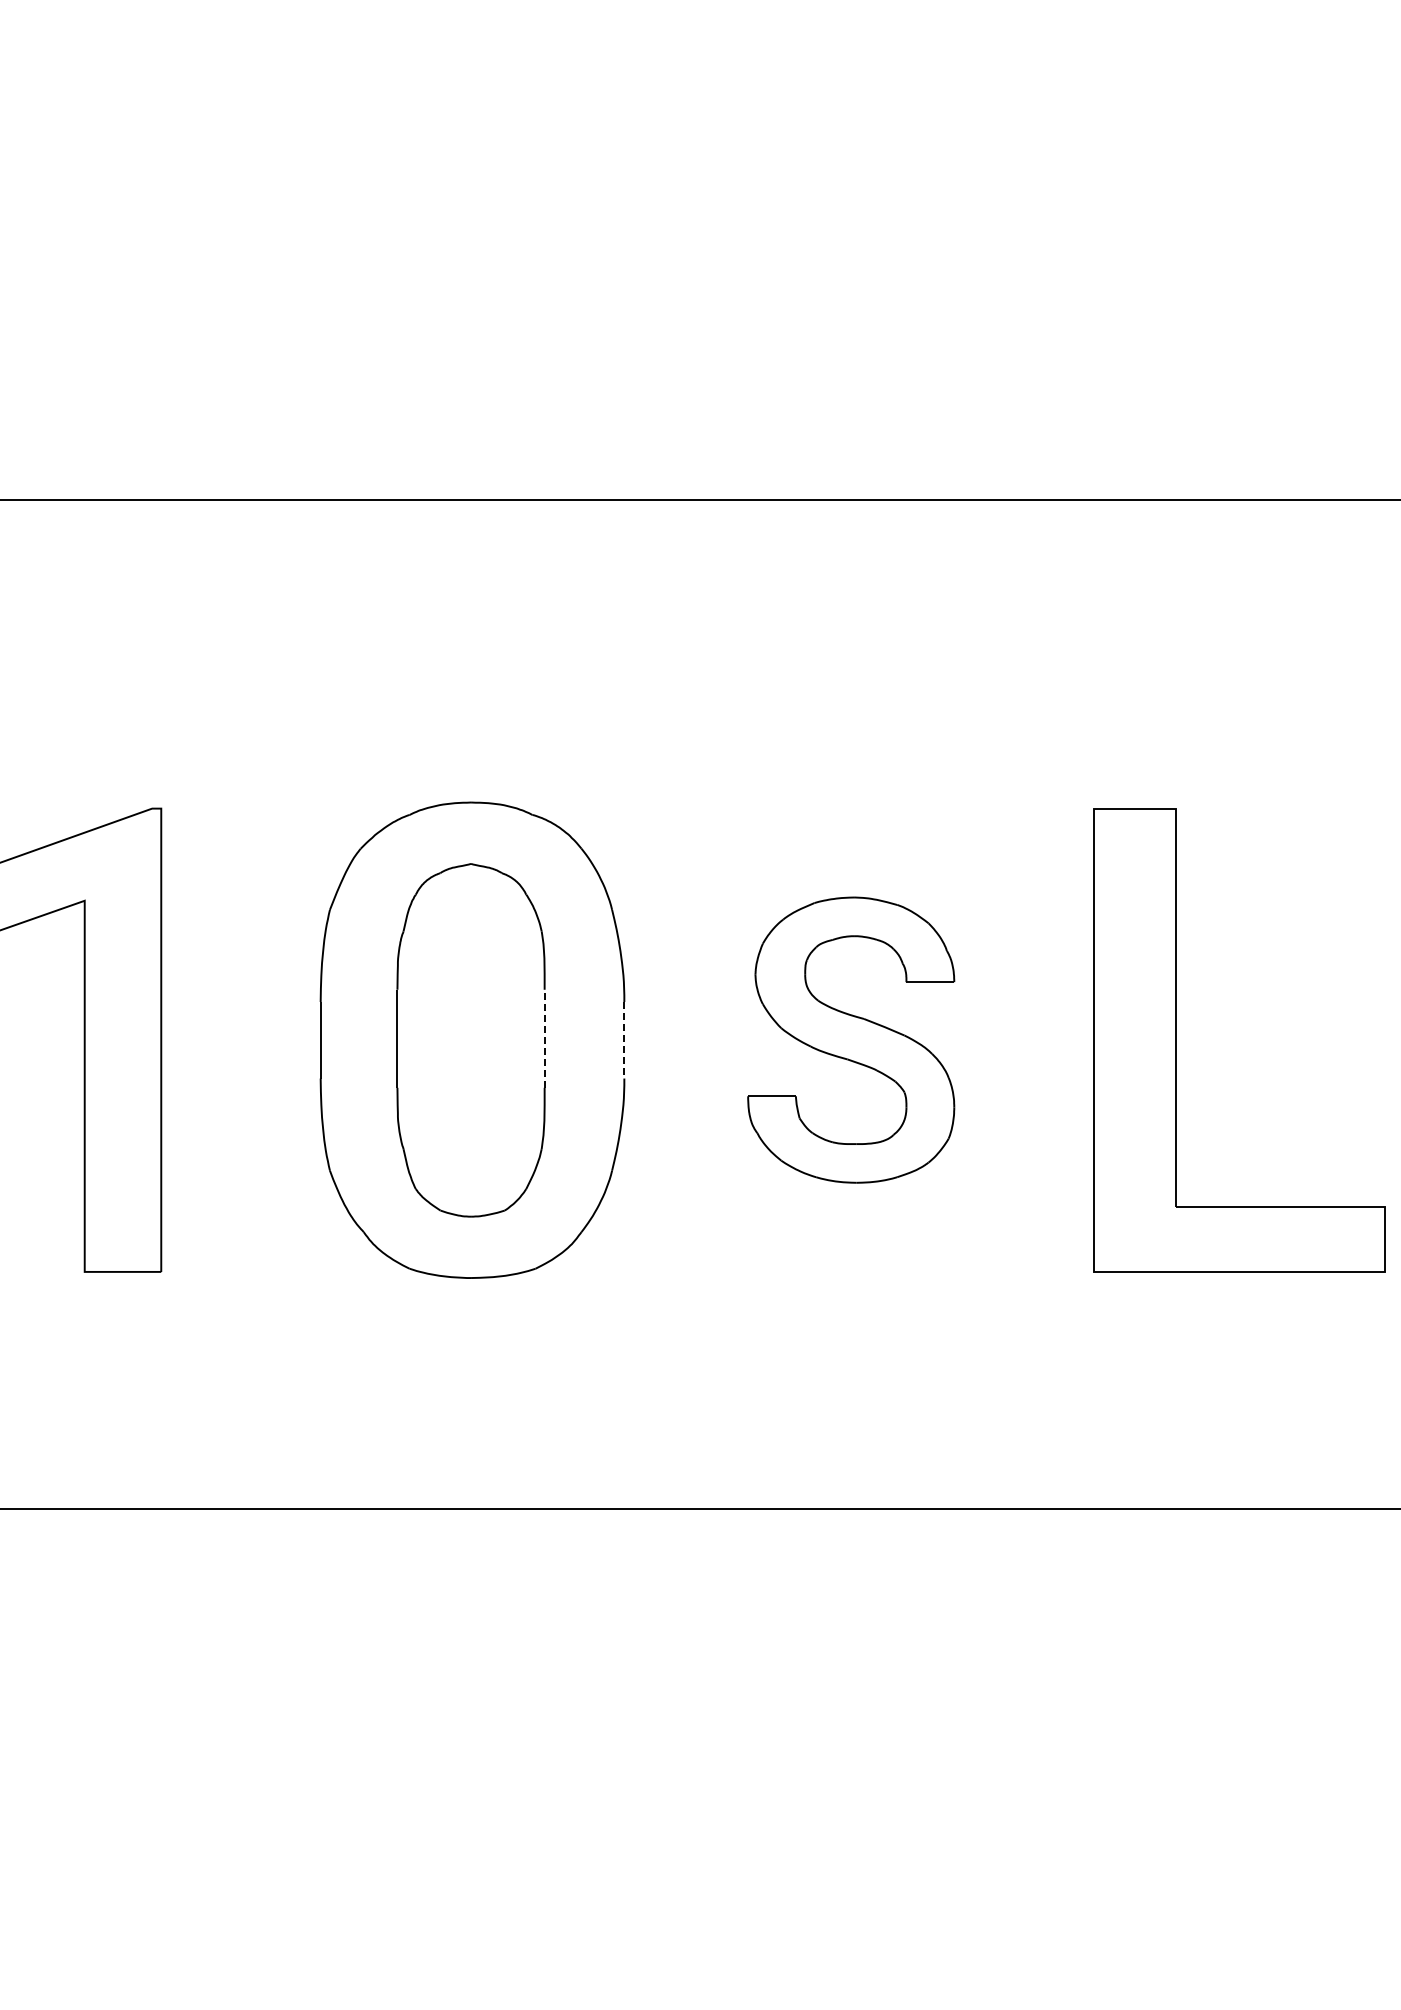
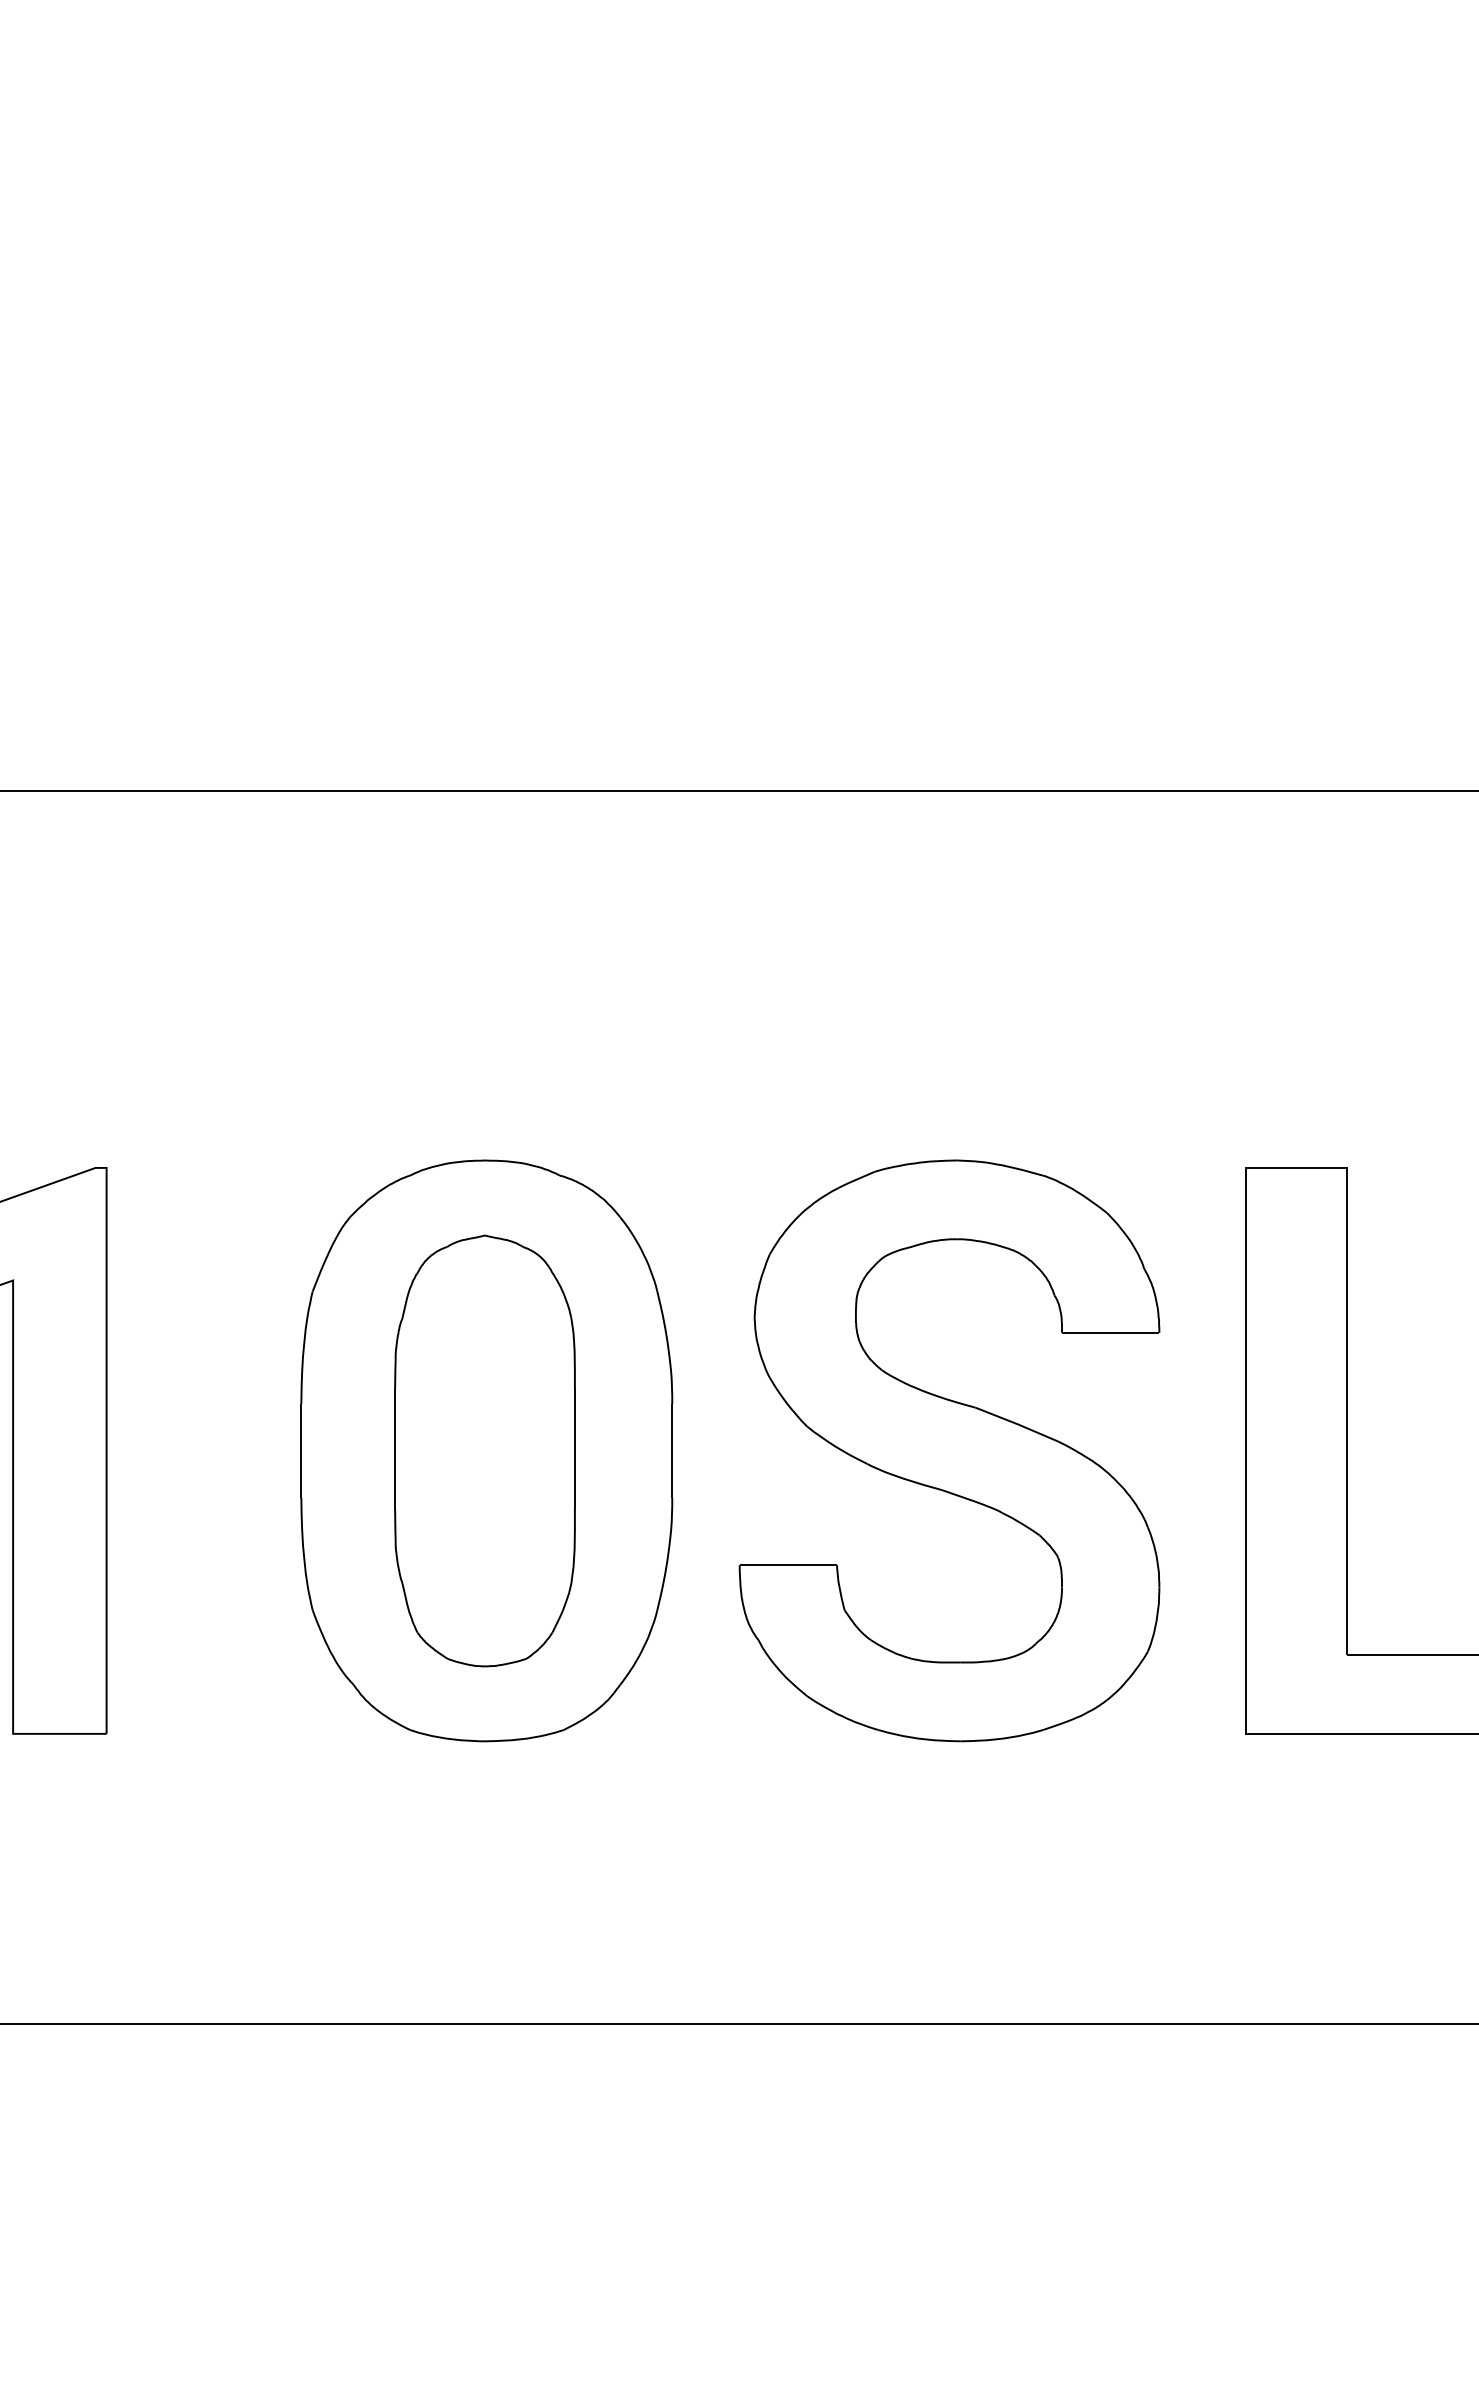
line: (544, 1038) -> (574, 1448), dashed -> solid
part: (850, 1039) -> (948, 1449), size x1.67
line: (624, 1040) -> (672, 1451), dashed -> solid

